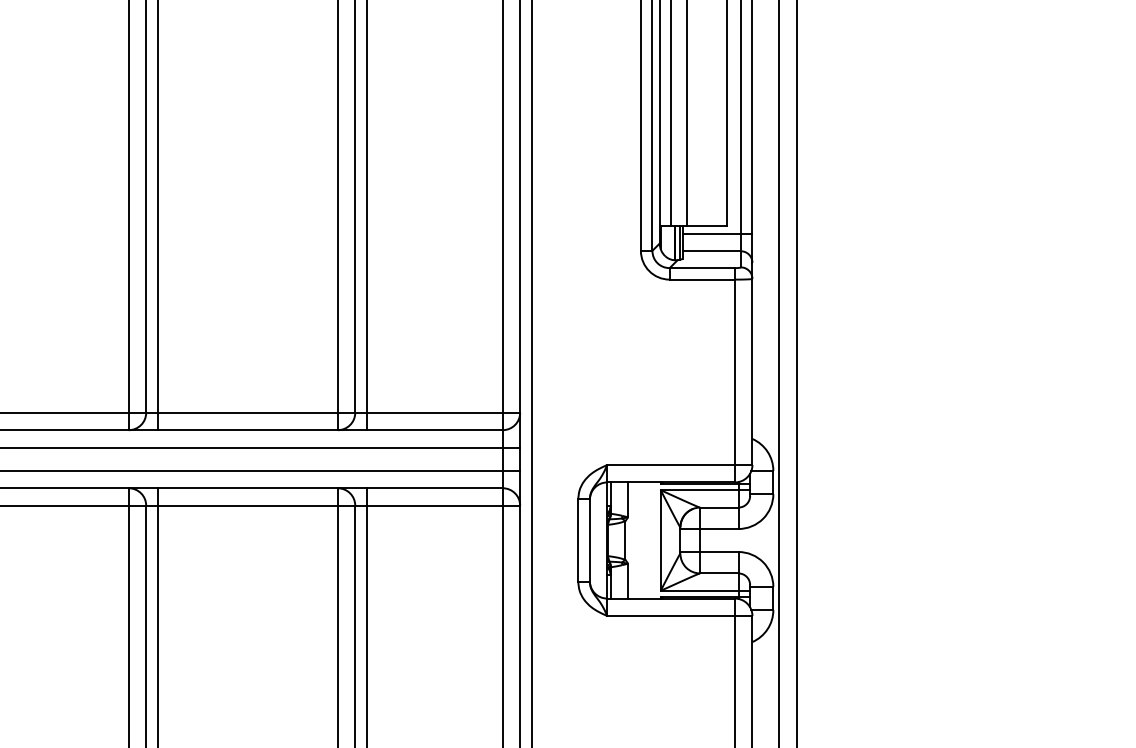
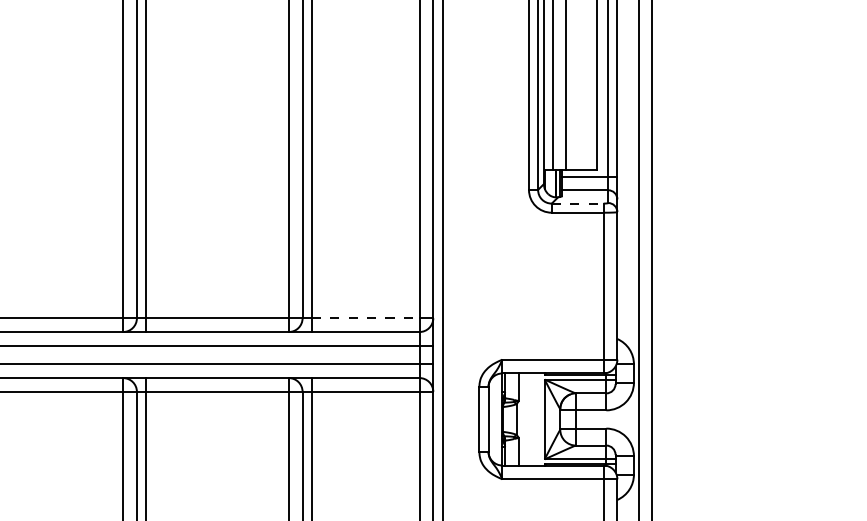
line: (702, 268) -> (577, 203), solid -> dashed
line: (434, 412) -> (365, 318), solid -> dashed

